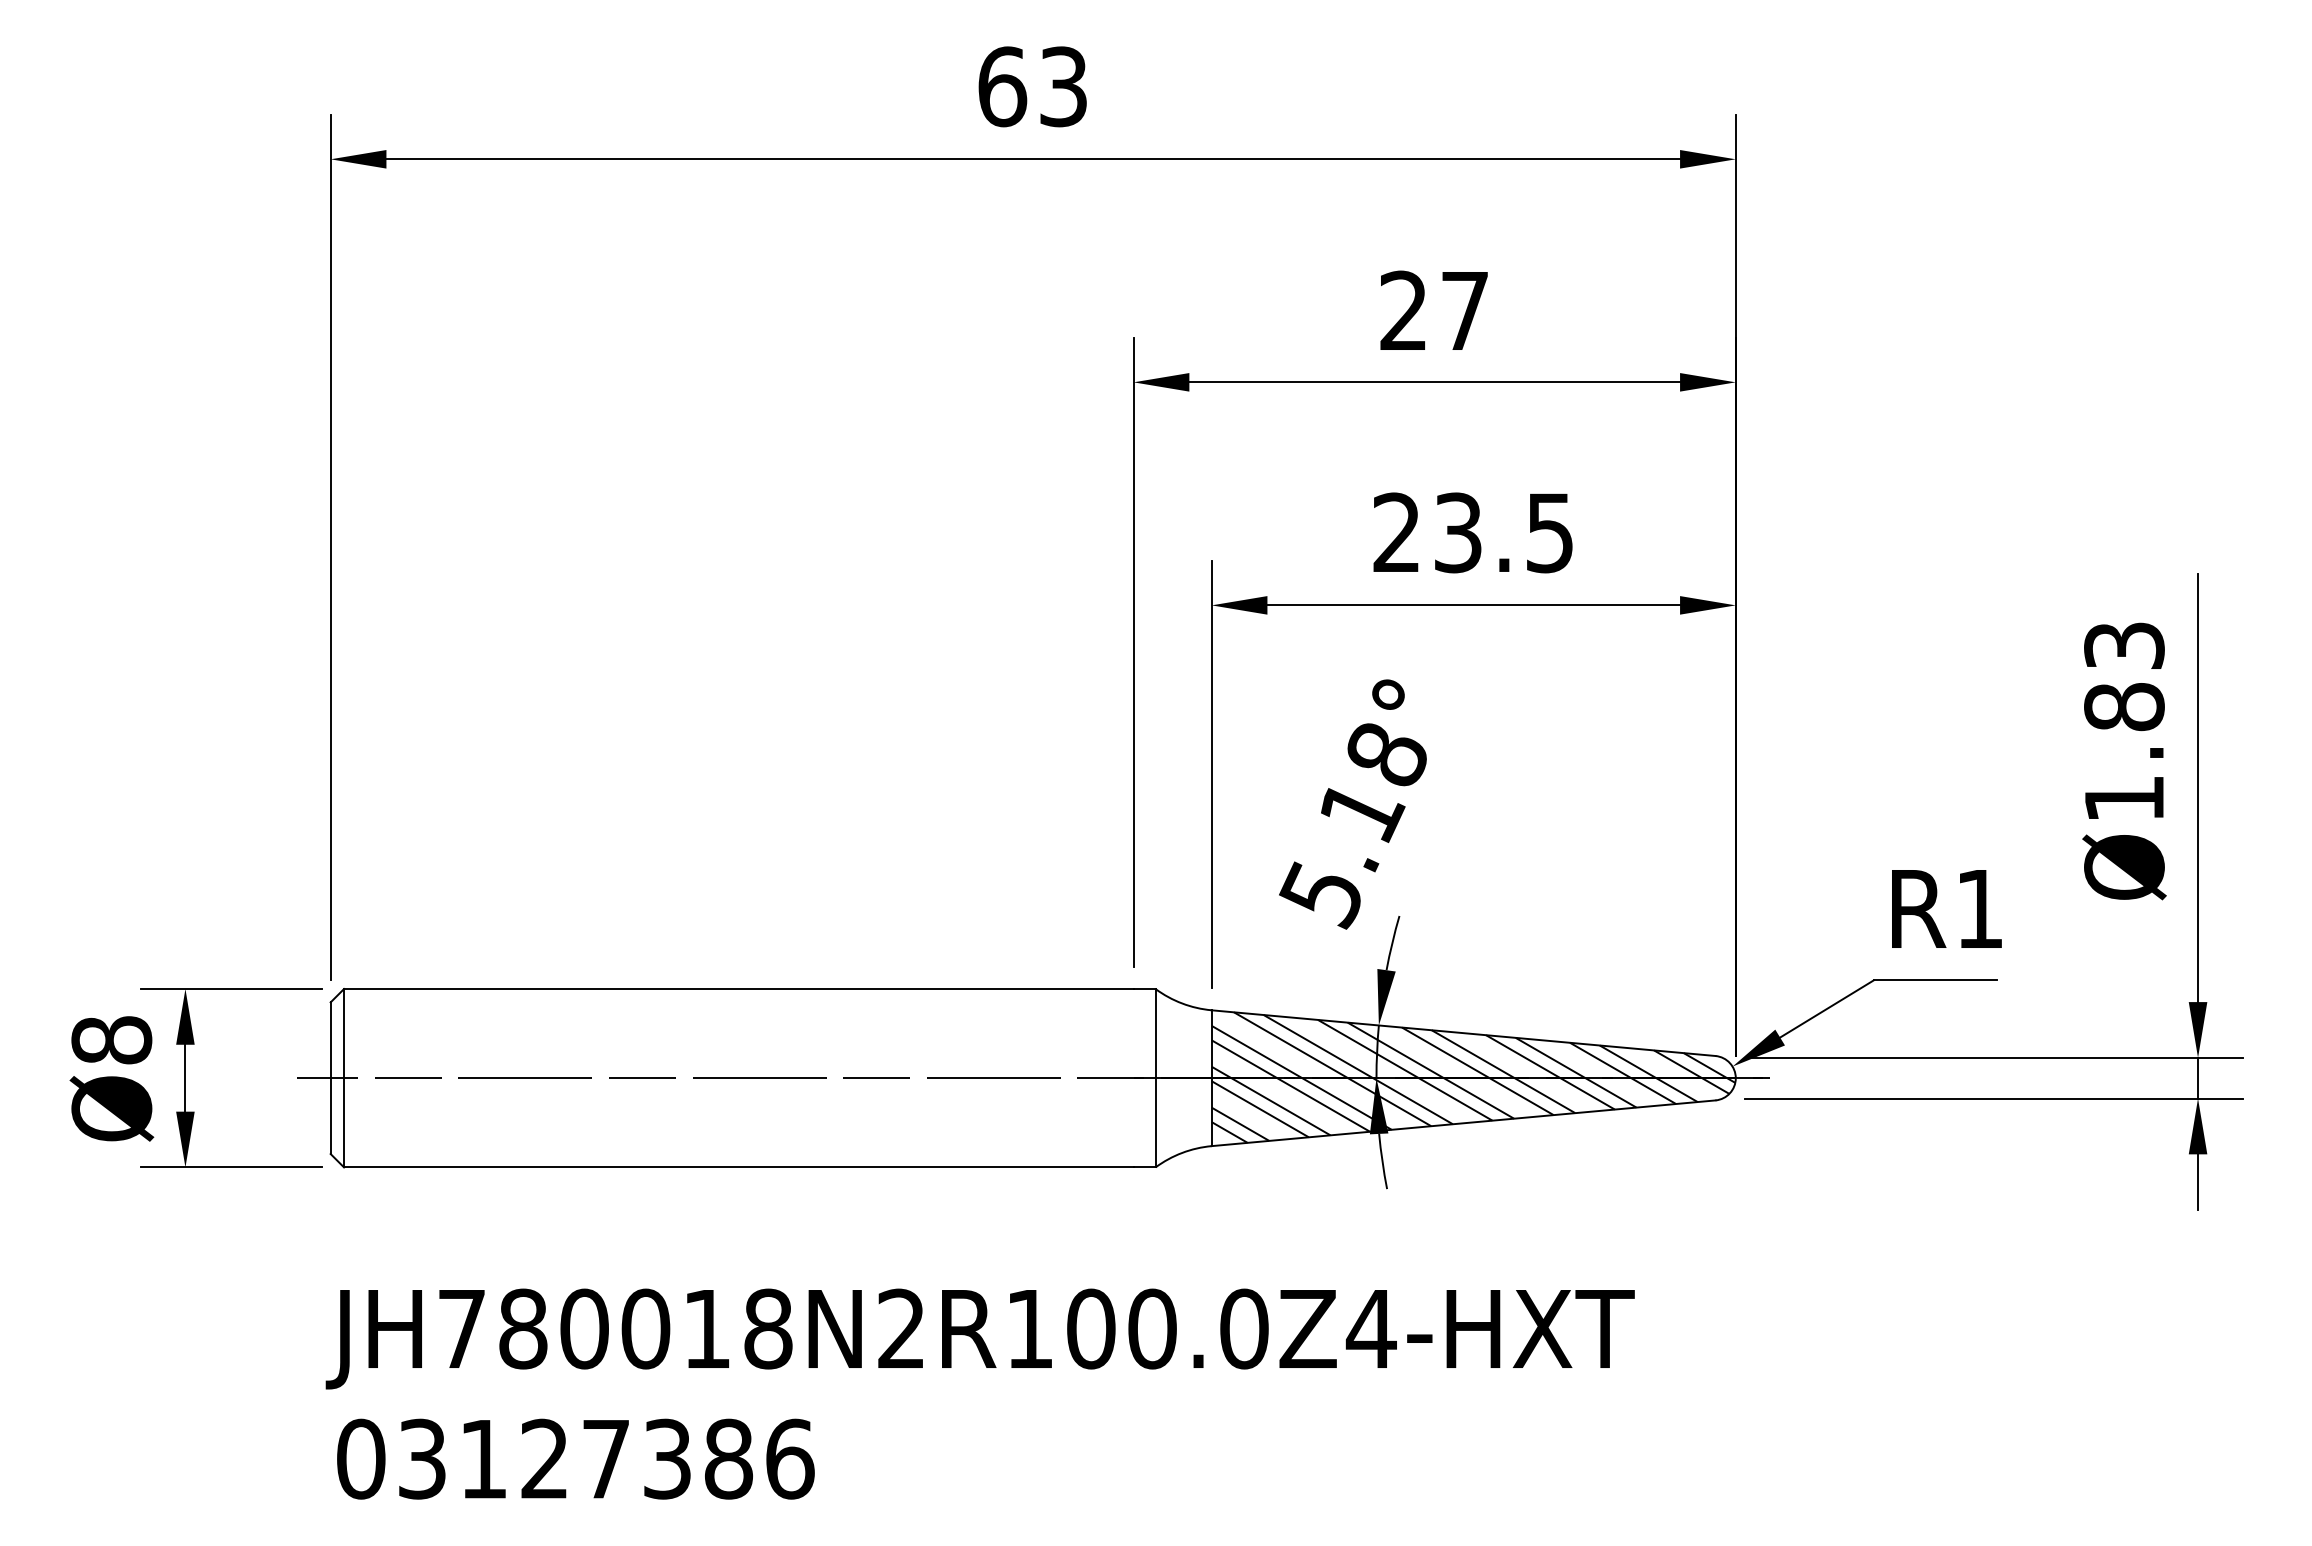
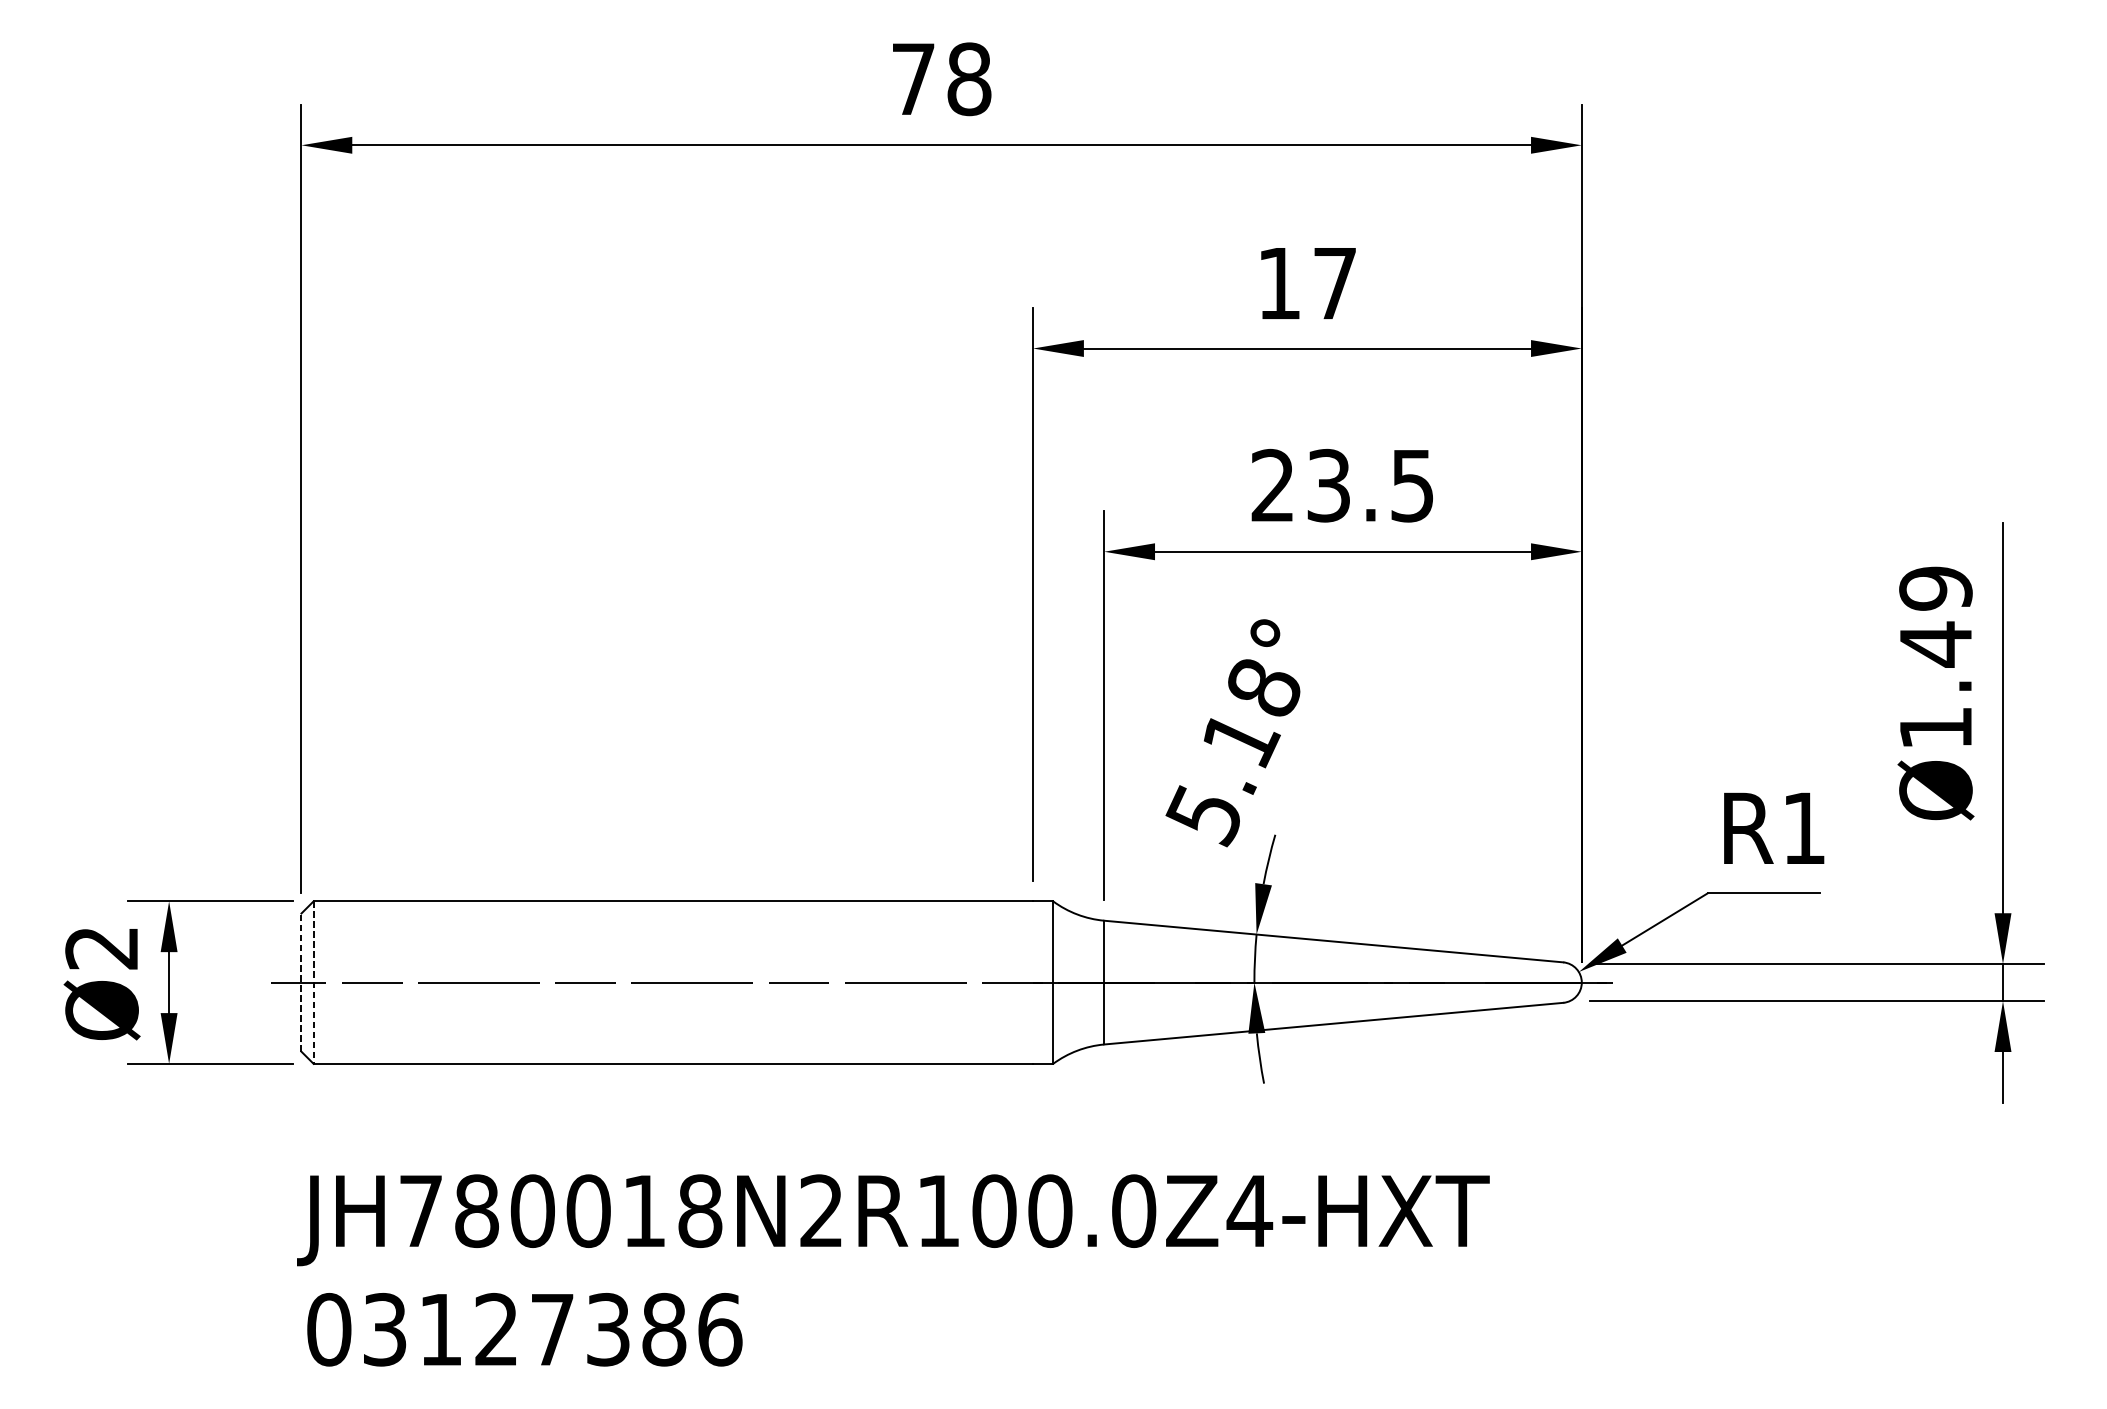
text: (1032, 86) -> (940, 78), 63 -> 78
text: (1402, 309) -> (1278, 282), 27 -> 17
text: (2124, 676) -> (1935, 616), Ø1.83 -> Ø1.49
text: (111, 1040) -> (101, 948), Ø8 -> Ø2
hatch: (1473, 1077) -> (1342, 981), removed
line: (330, 1078) -> (301, 982), solid -> dashed
line: (344, 1078) -> (314, 982), solid -> dashed

